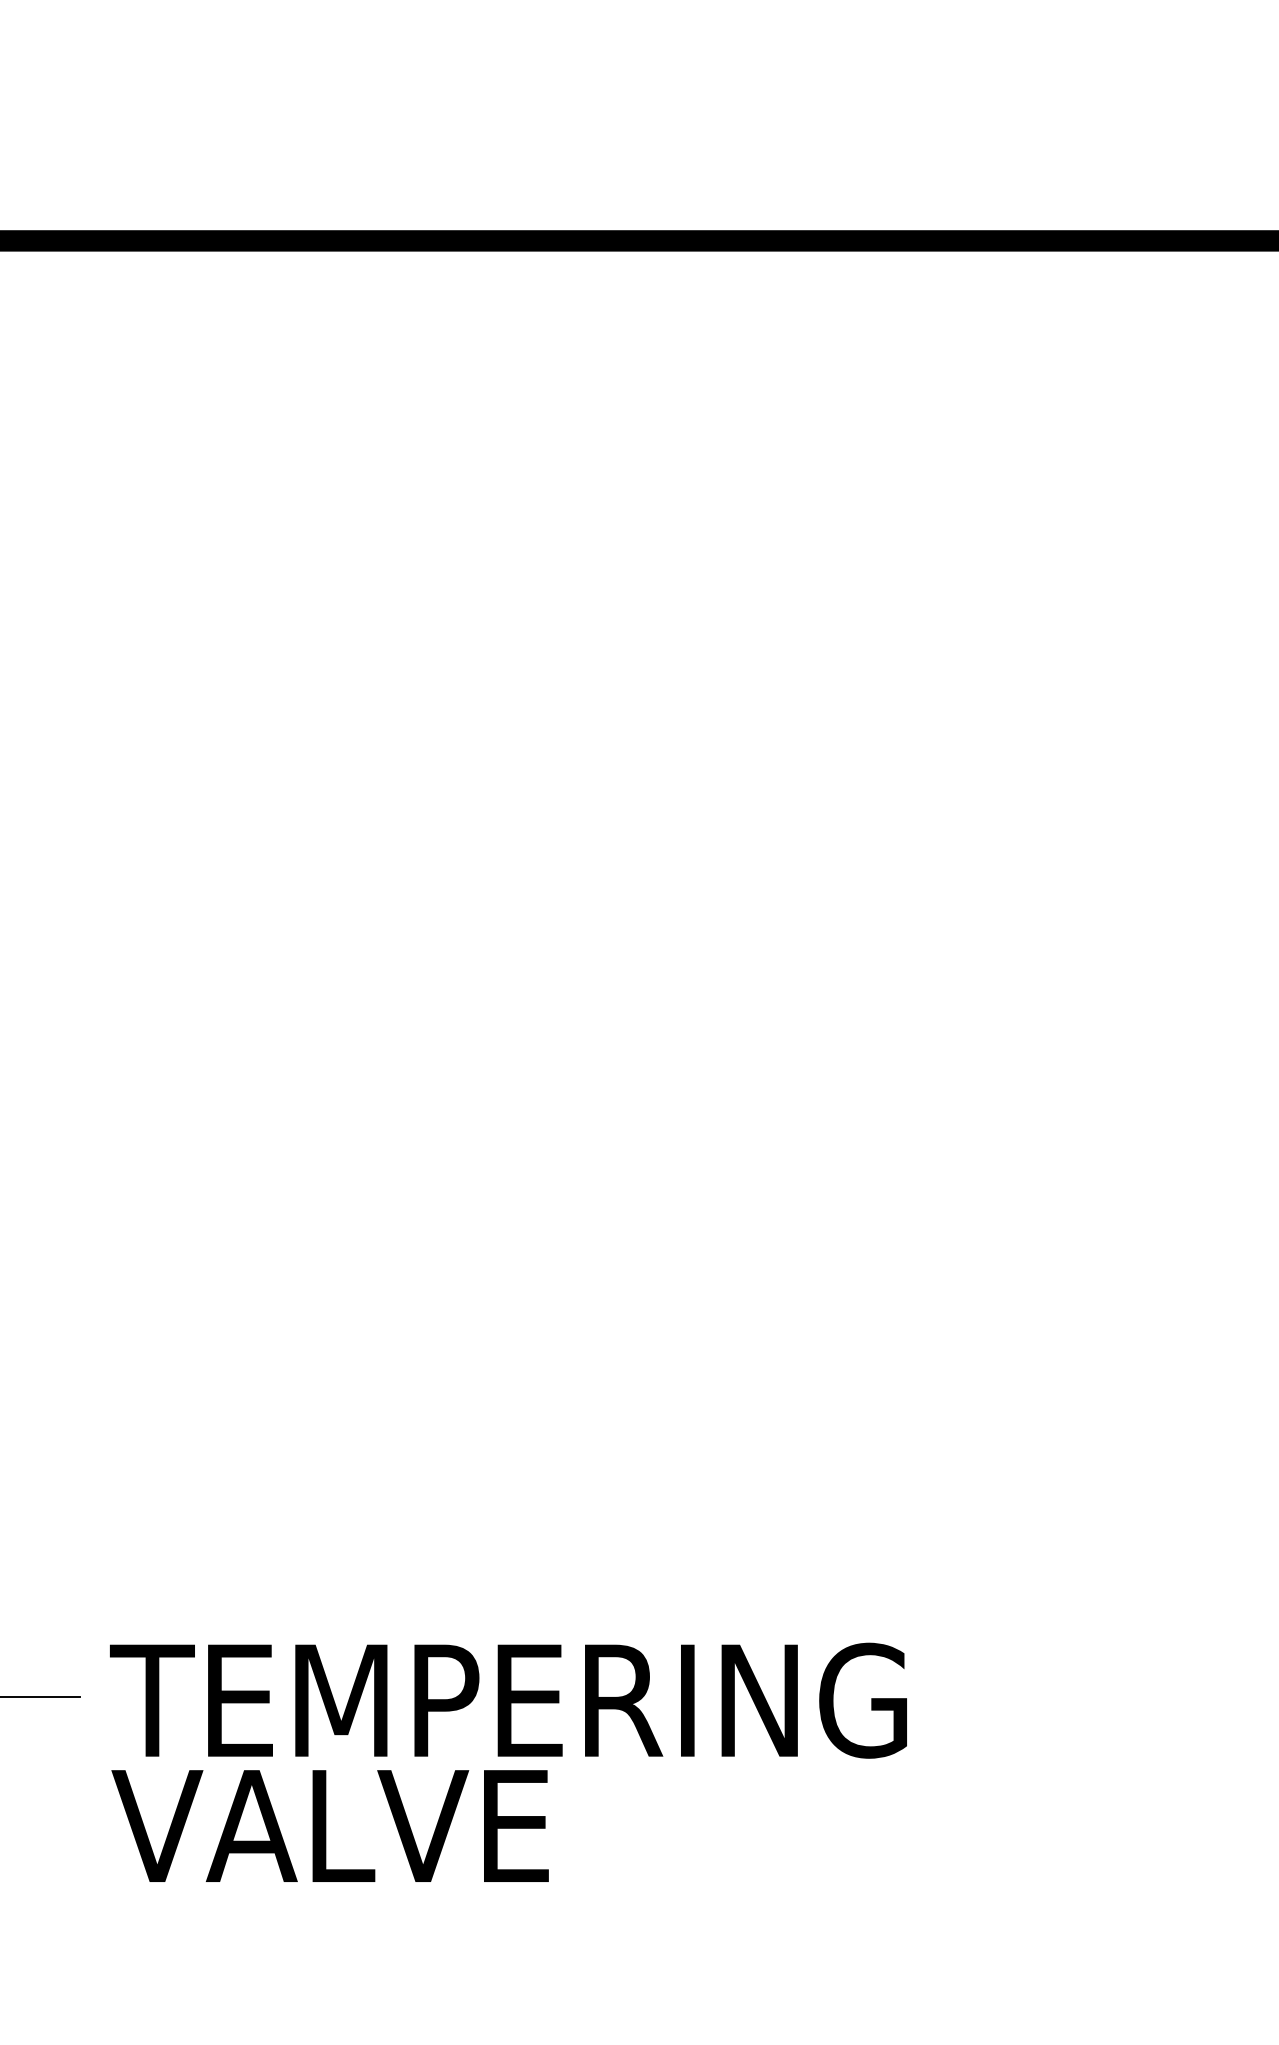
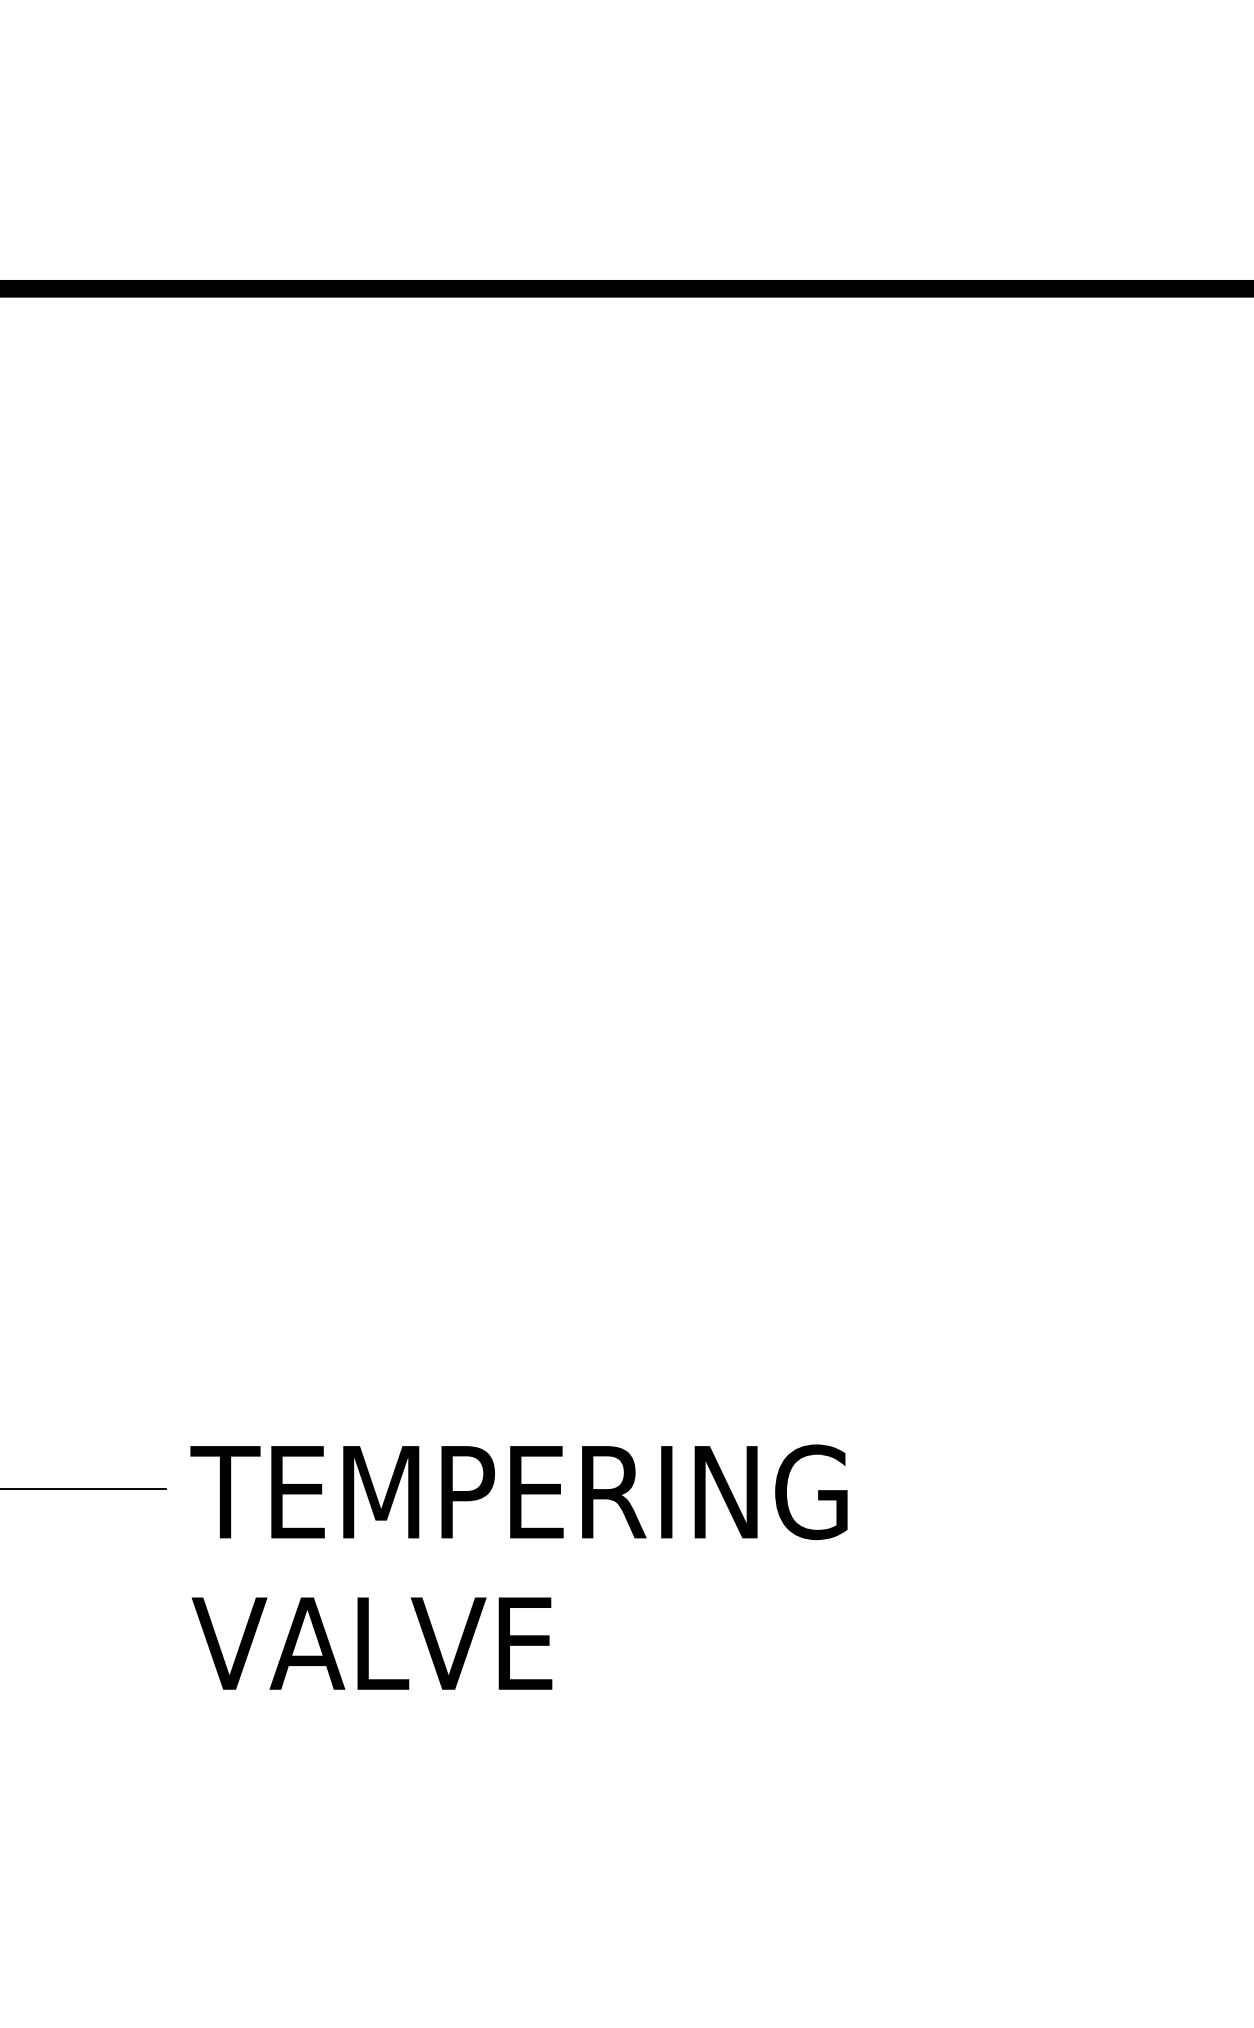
text: (329, 1825) -> (371, 1643), moved

